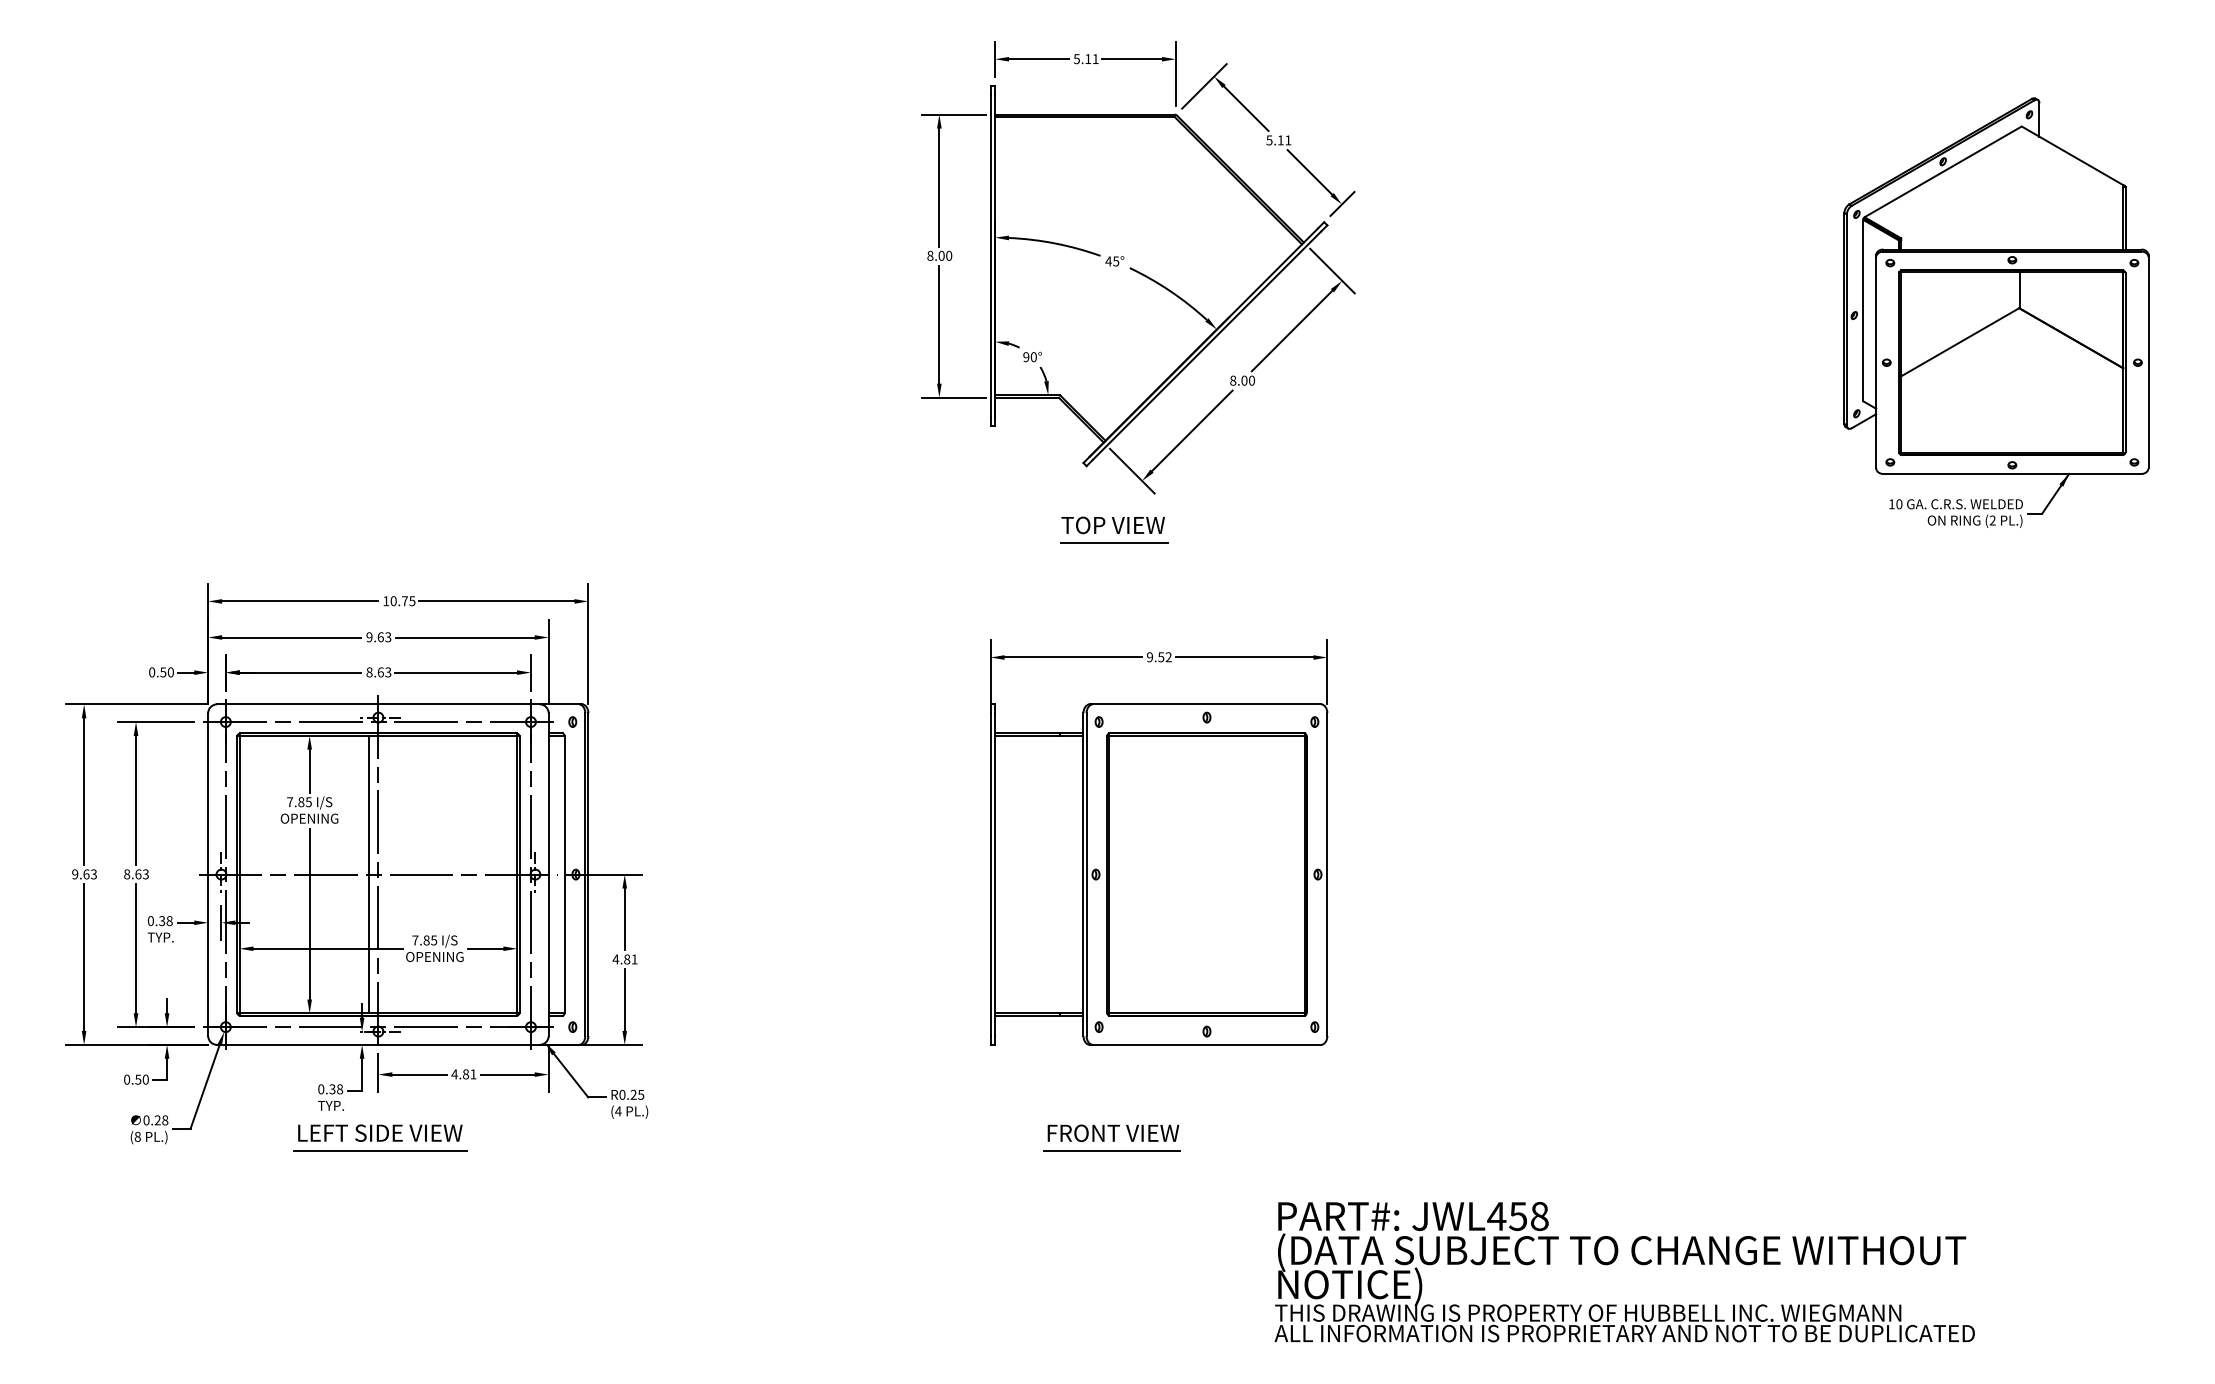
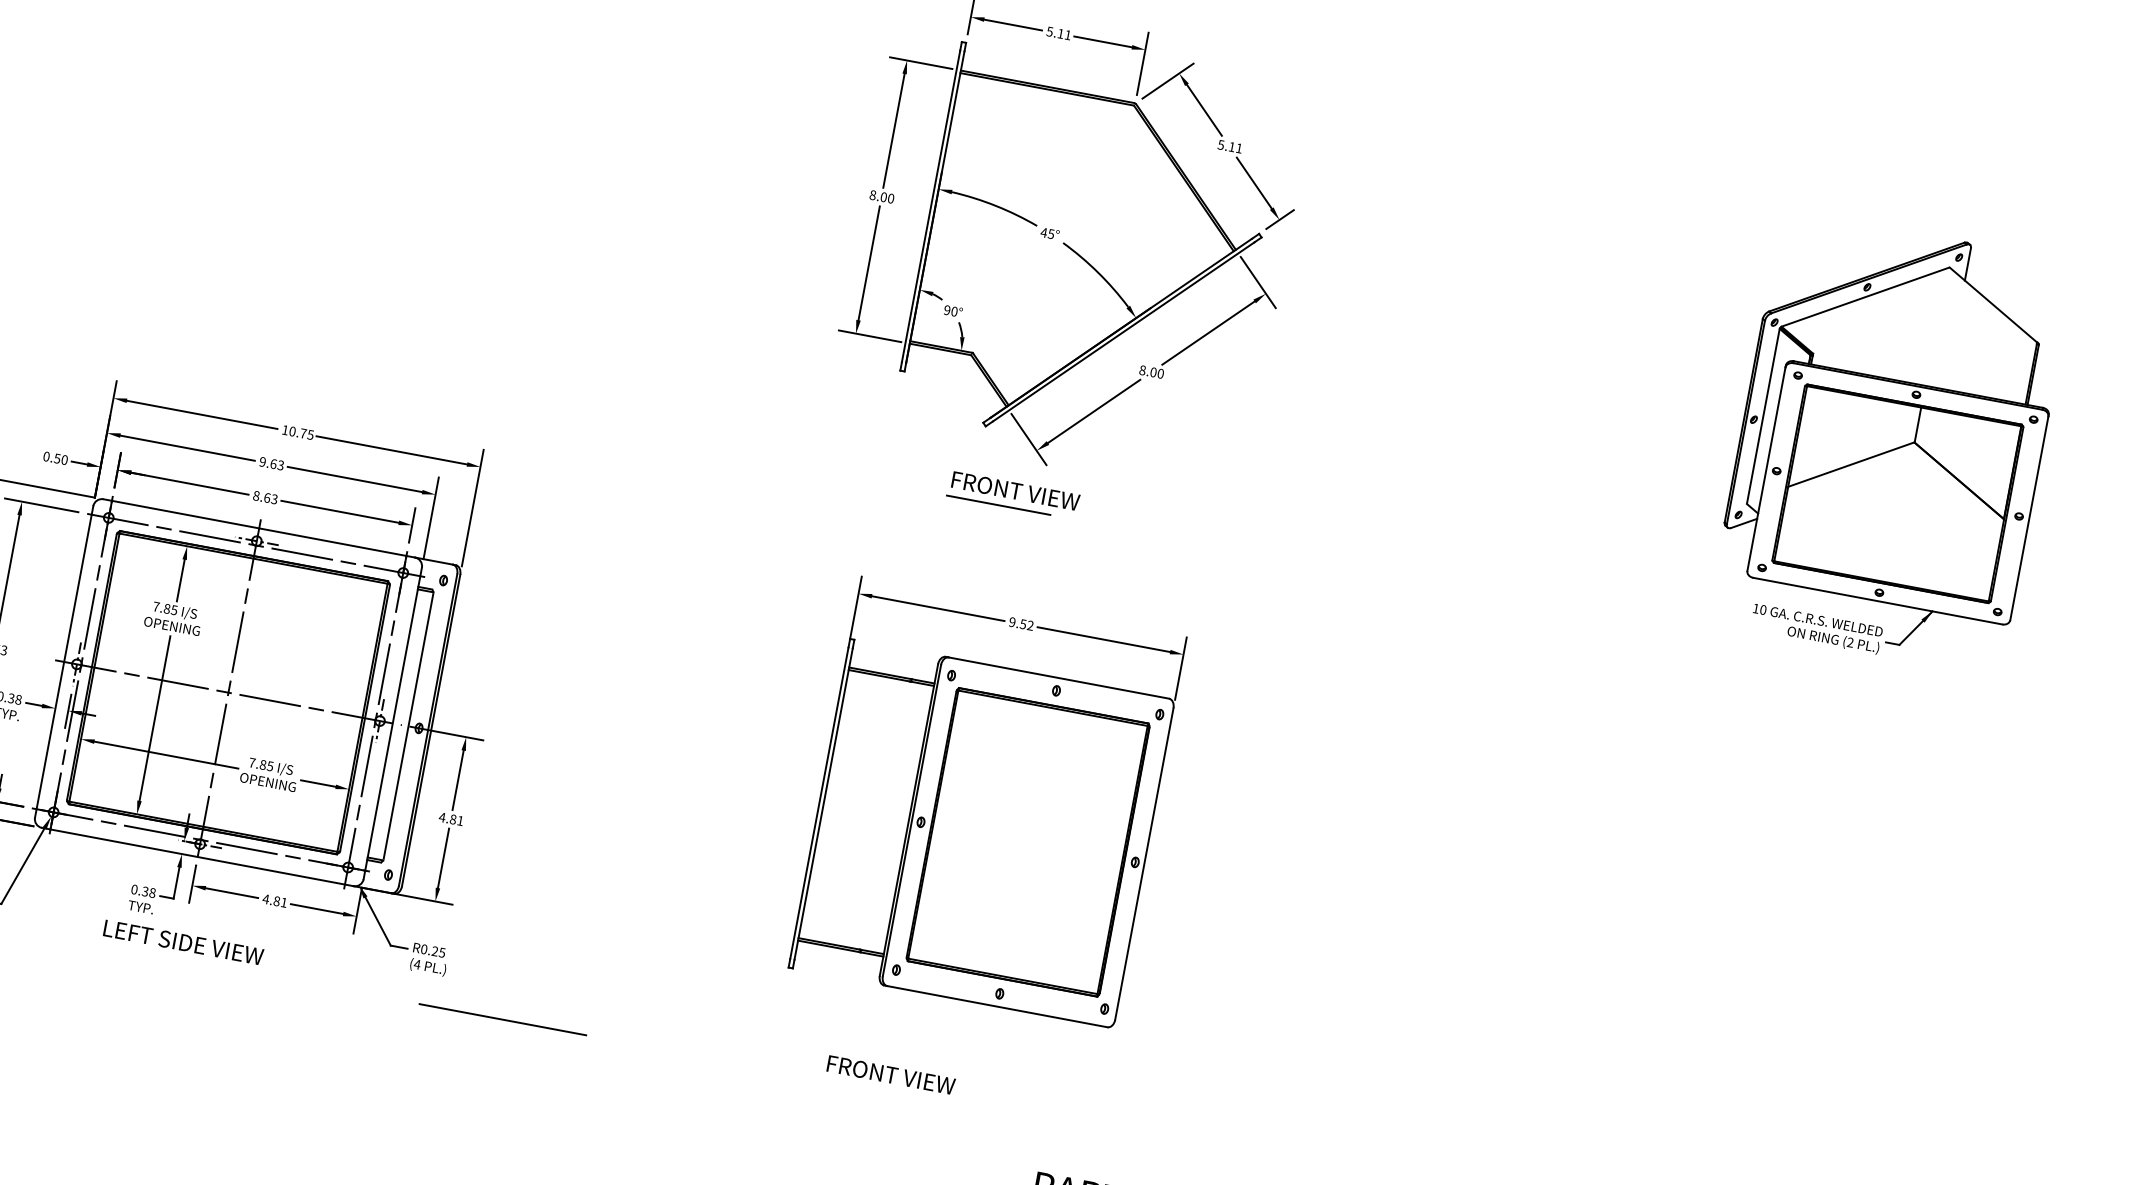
text: (1127, 525) -> (1014, 491), TOP VIEW -> FRONT VIEW
line: (369, 874) -> (219, 690), removed
line: (380, 1150) -> (503, 1019), moved
line: (1111, 1150) -> (886, 1091), removed

